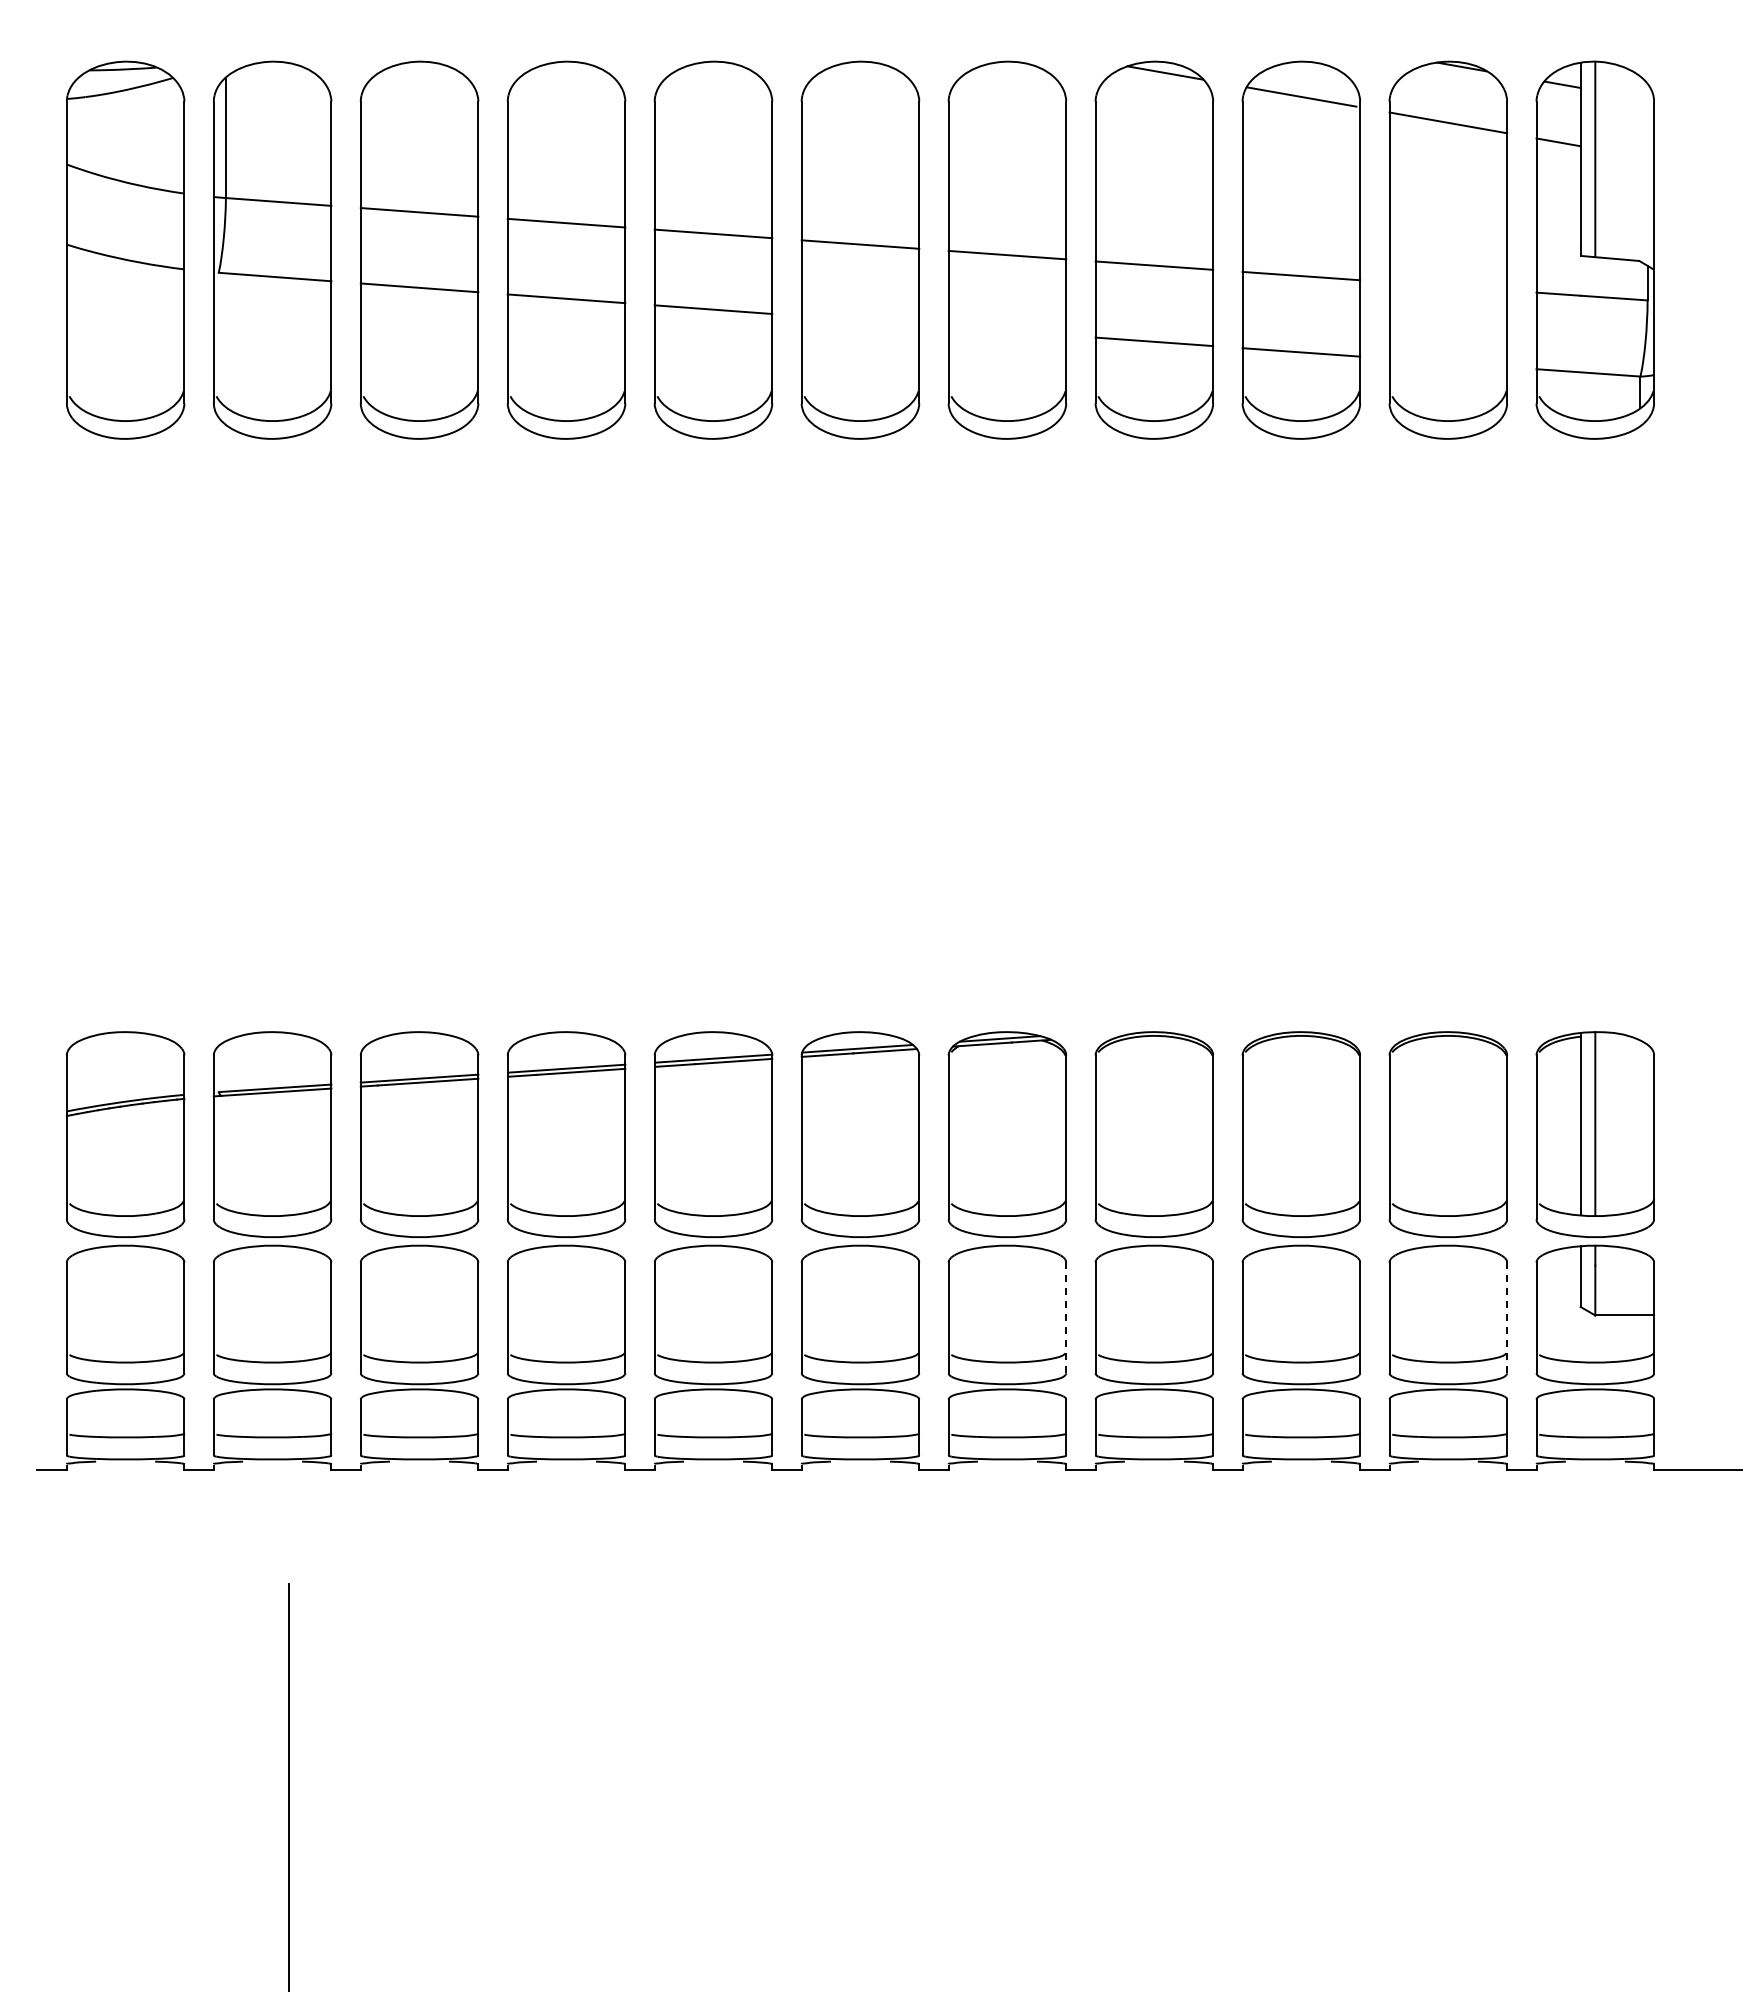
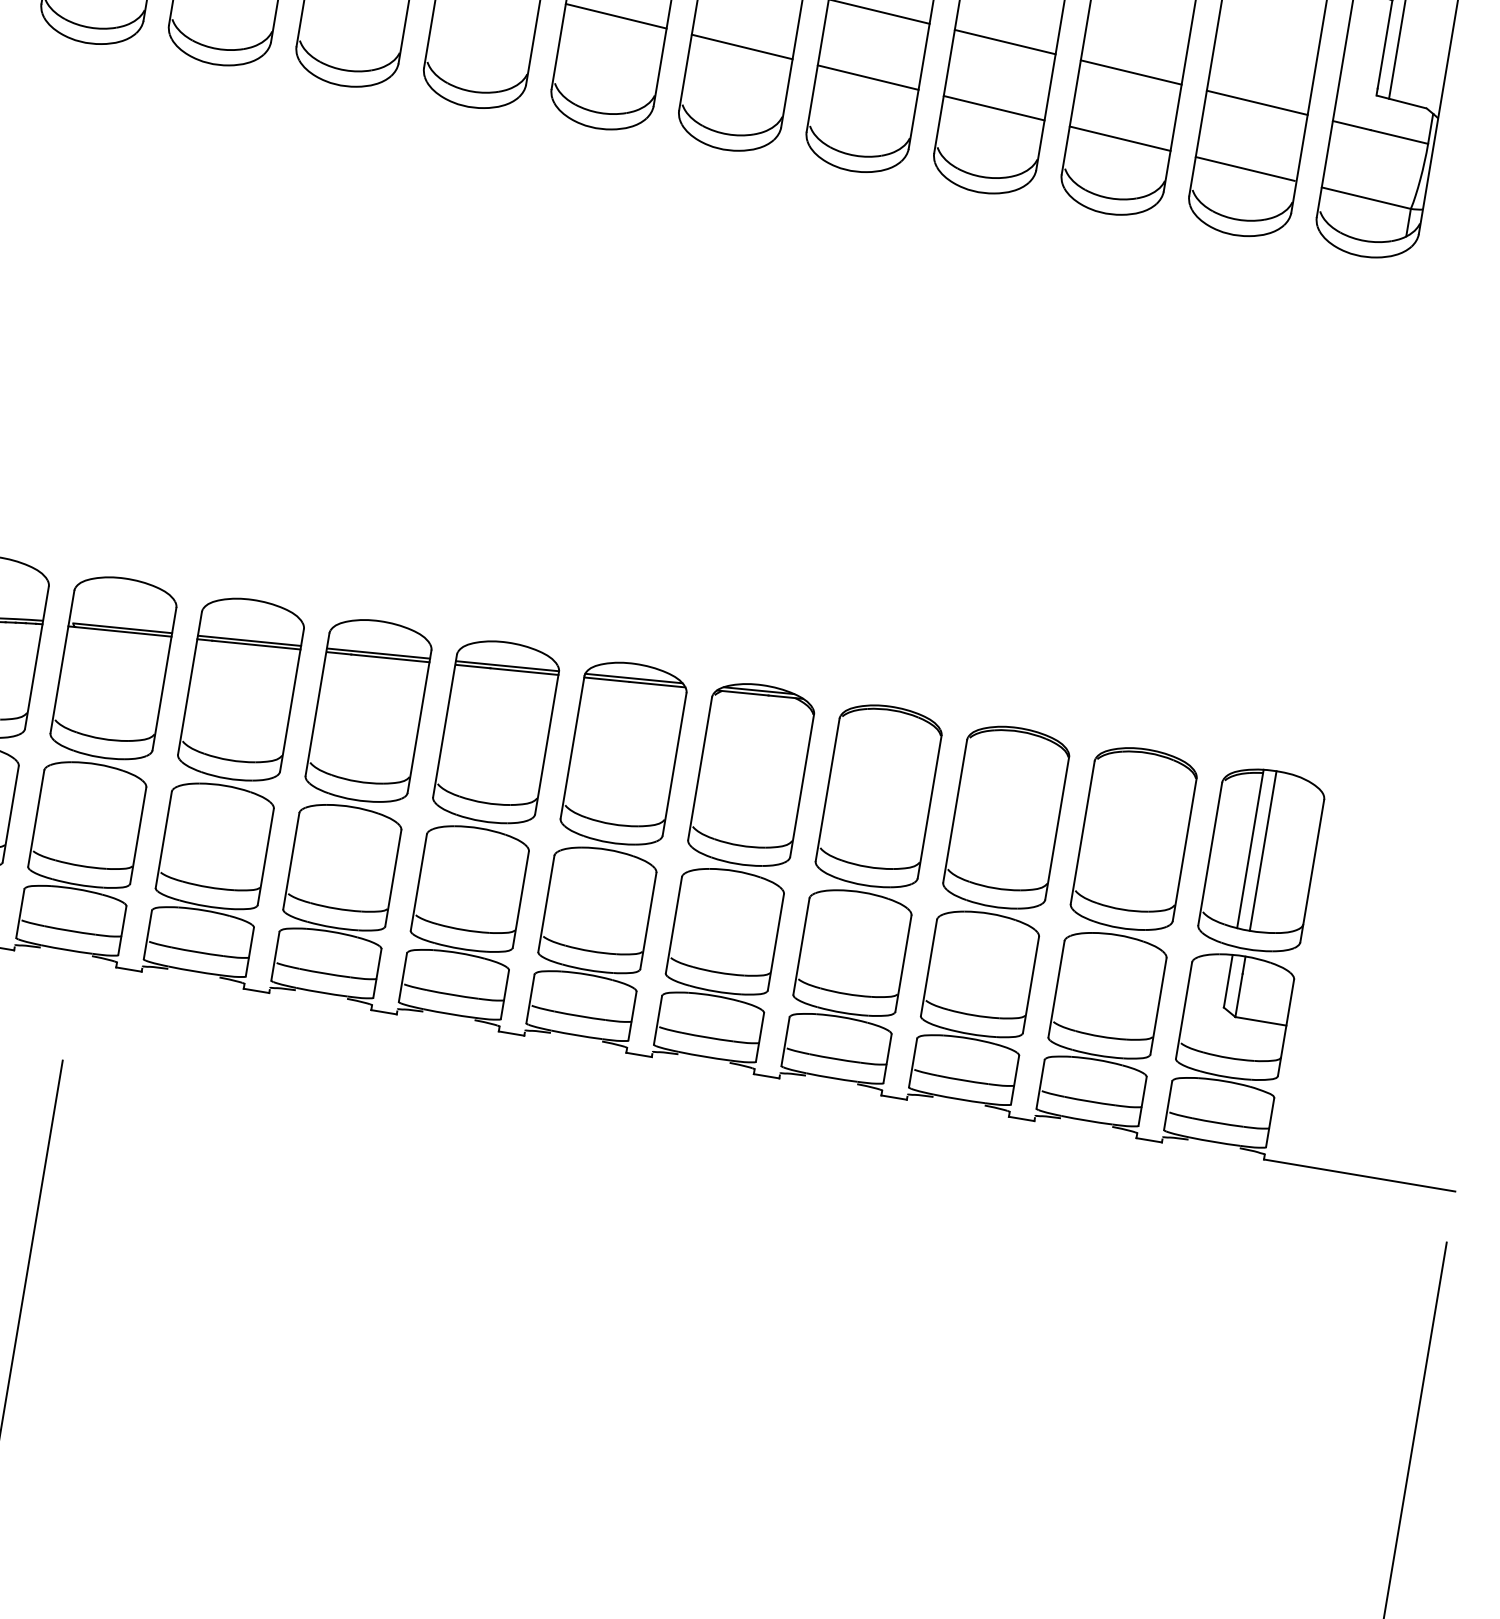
line: (1448, 286) -> (1257, 102), added
line: (860, 320) -> (742, 47), added
line: (1007, 330) -> (868, 77), added
line: (1446, 362) -> (1244, 168), added
line: (1066, 1318) -> (776, 942), dashed -> solid
line: (1507, 1318) -> (1158, 1006), dashed -> solid

